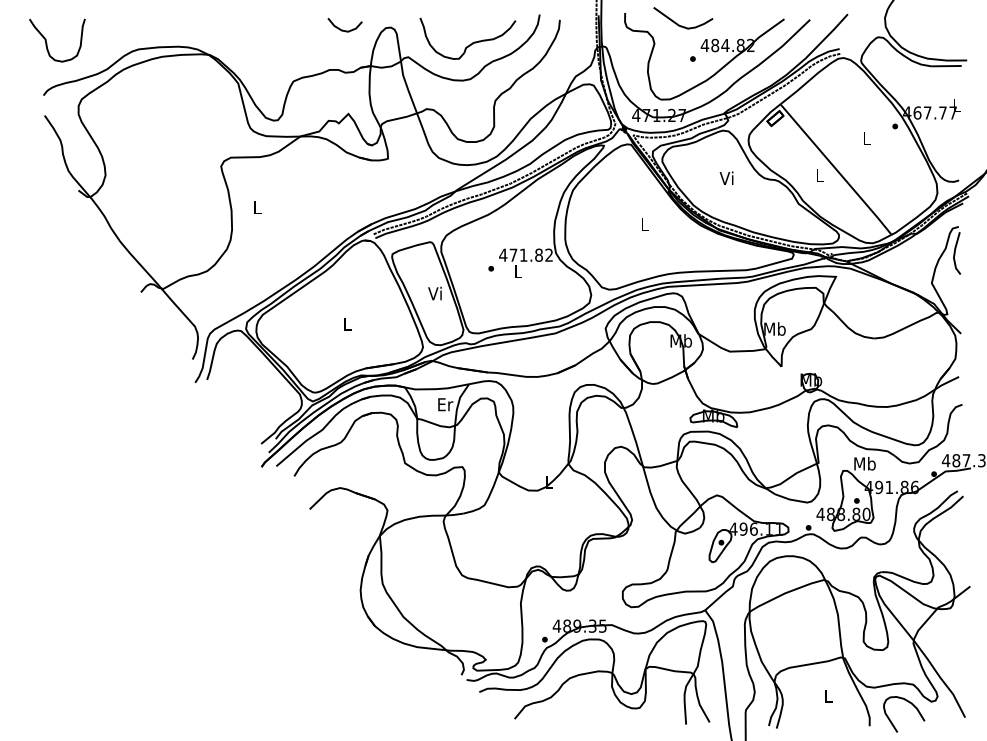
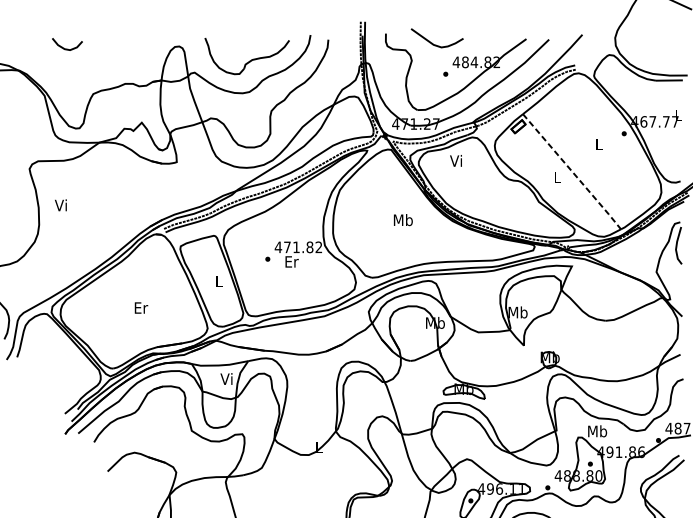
curve: (342, 29) -> (65, 48), moved
line: (836, 170) -> (572, 172), solid -> dashed
text: (726, 177) -> (455, 160), moved
text: (256, 207) -> (60, 205), L -> Vi
text: (644, 224) -> (403, 220), L -> Mb
text: (518, 271) -> (291, 261), L -> Er
text: (434, 293) -> (217, 281), Vi -> L
text: (347, 323) -> (141, 307), L -> Er
text: (445, 404) -> (227, 379), Er -> Vi

